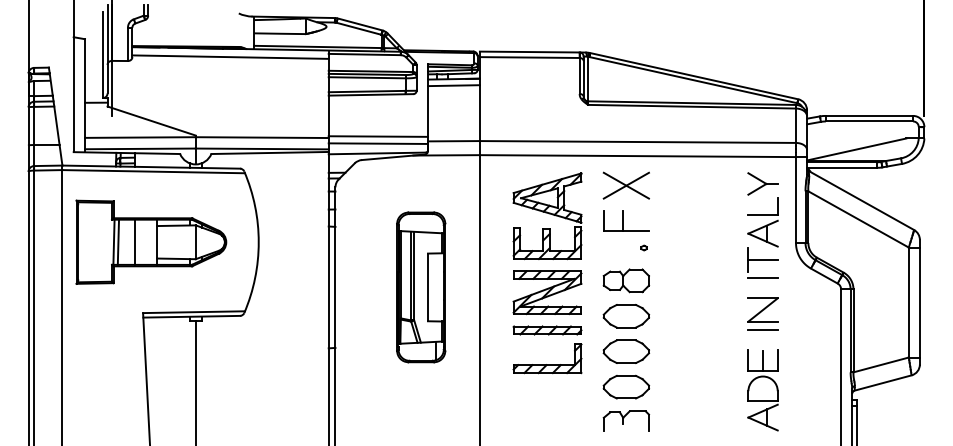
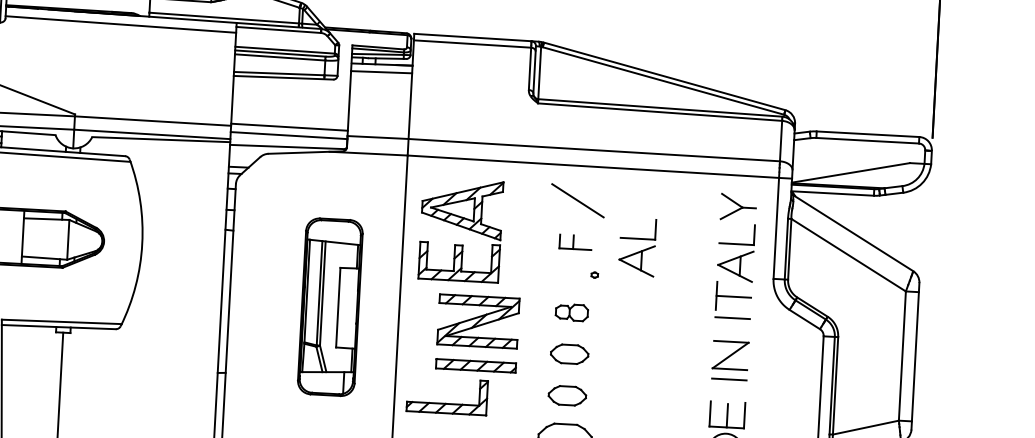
line: (625, 185) -> (576, 200), removed
part: (547, 216) -> (460, 230), moved
part: (626, 220) -> (575, 241), size x0.6
part: (678, 222) -> (636, 247), added
part: (626, 280) -> (572, 312), size x0.6
part: (626, 316) -> (569, 354), size x0.7
part: (626, 351) -> (567, 395), size x0.7
part: (547, 358) -> (447, 396), moved

